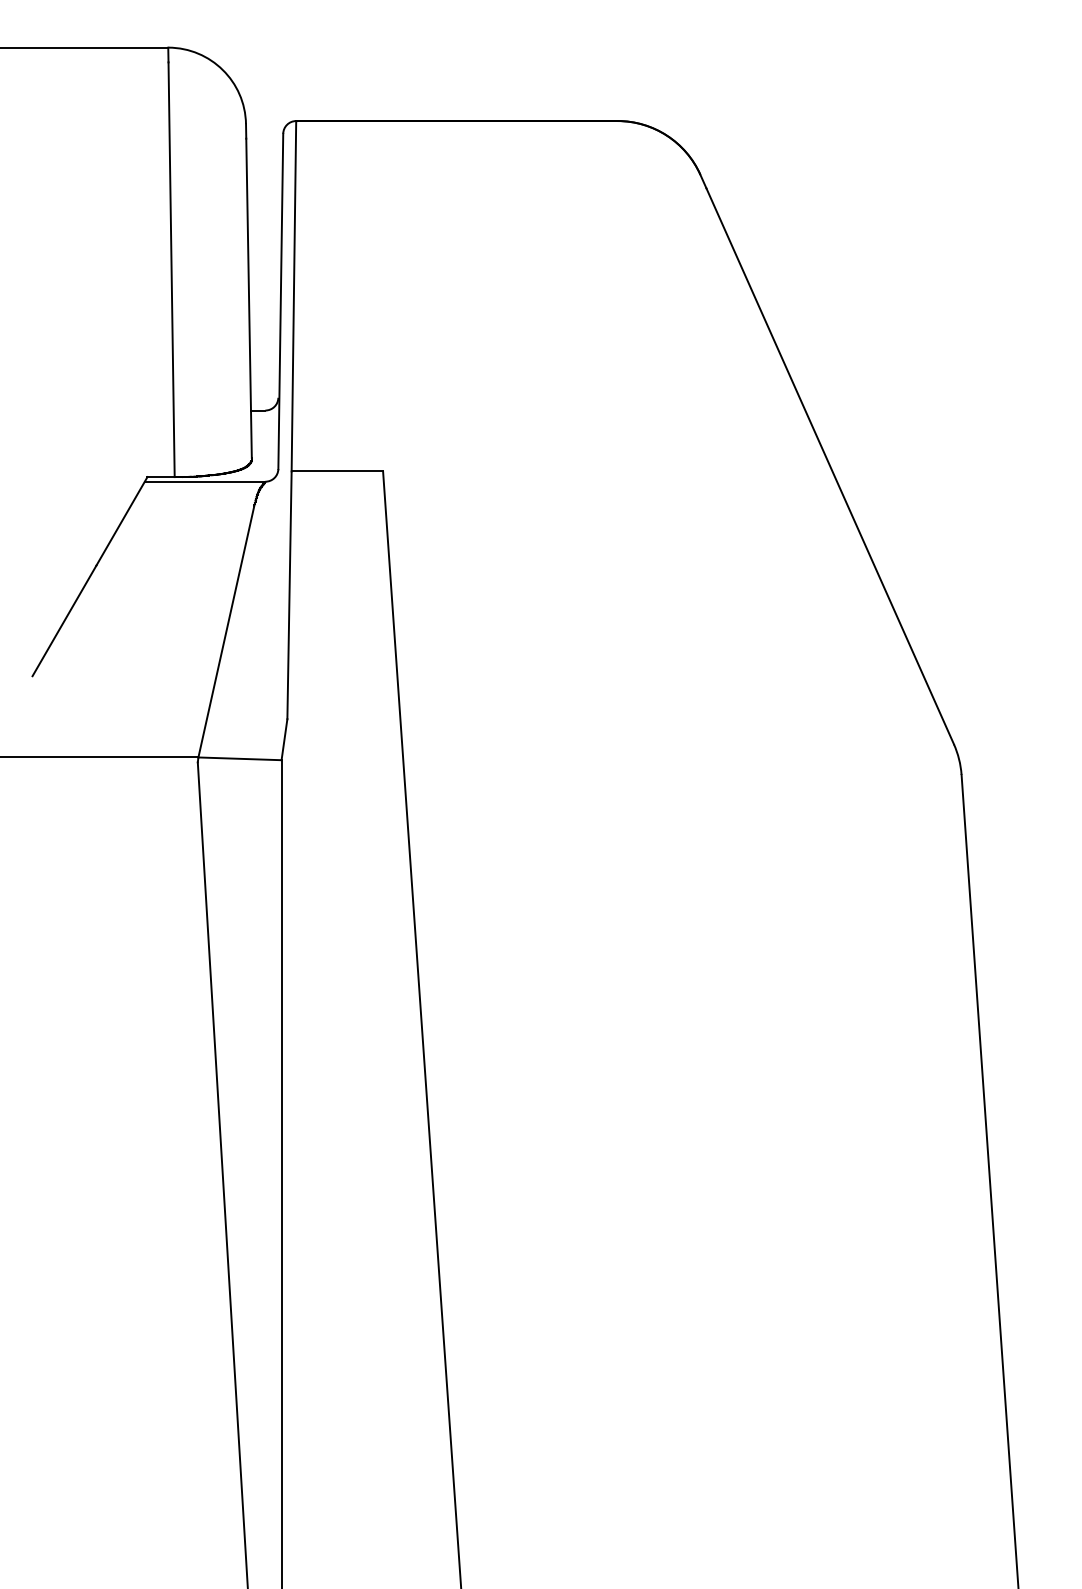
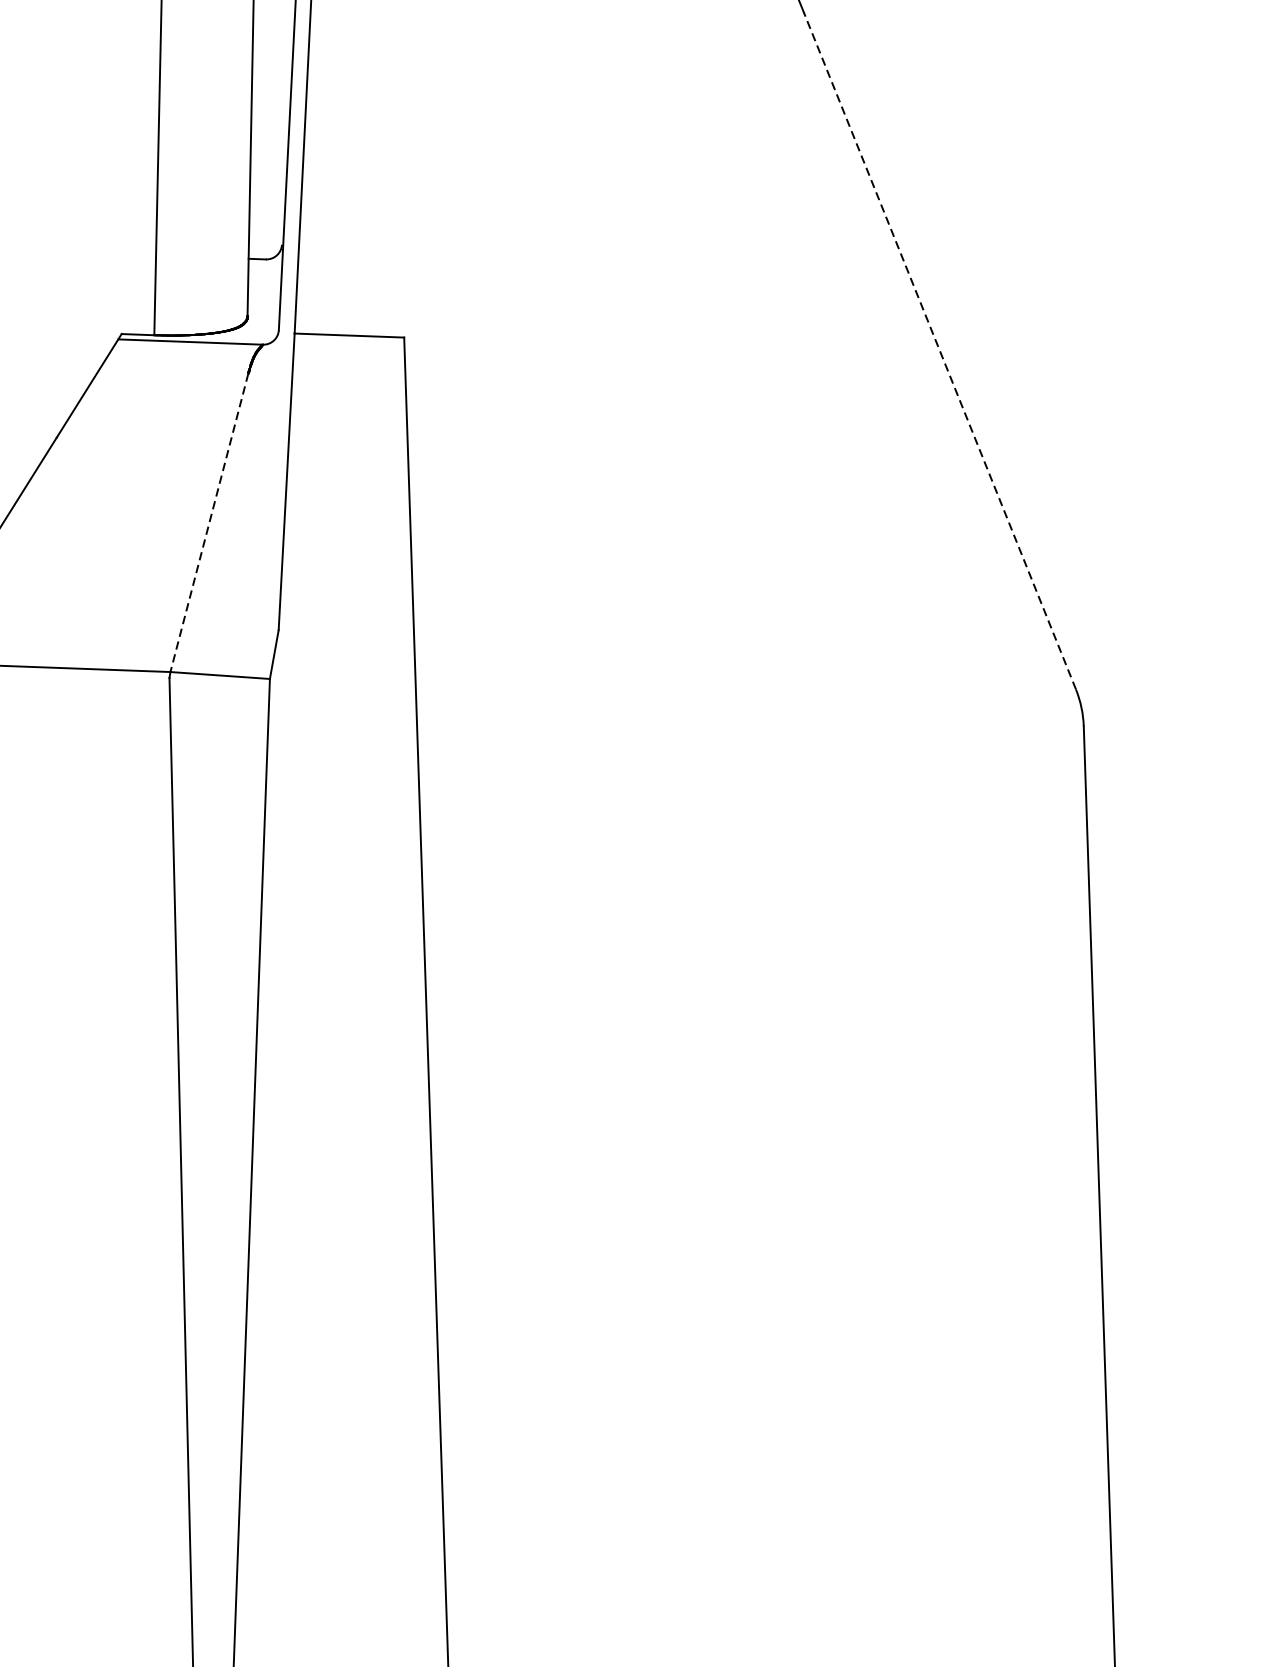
line: (829, 465) -> (939, 350), solid -> dashed
line: (226, 631) -> (209, 522), solid -> dashed

